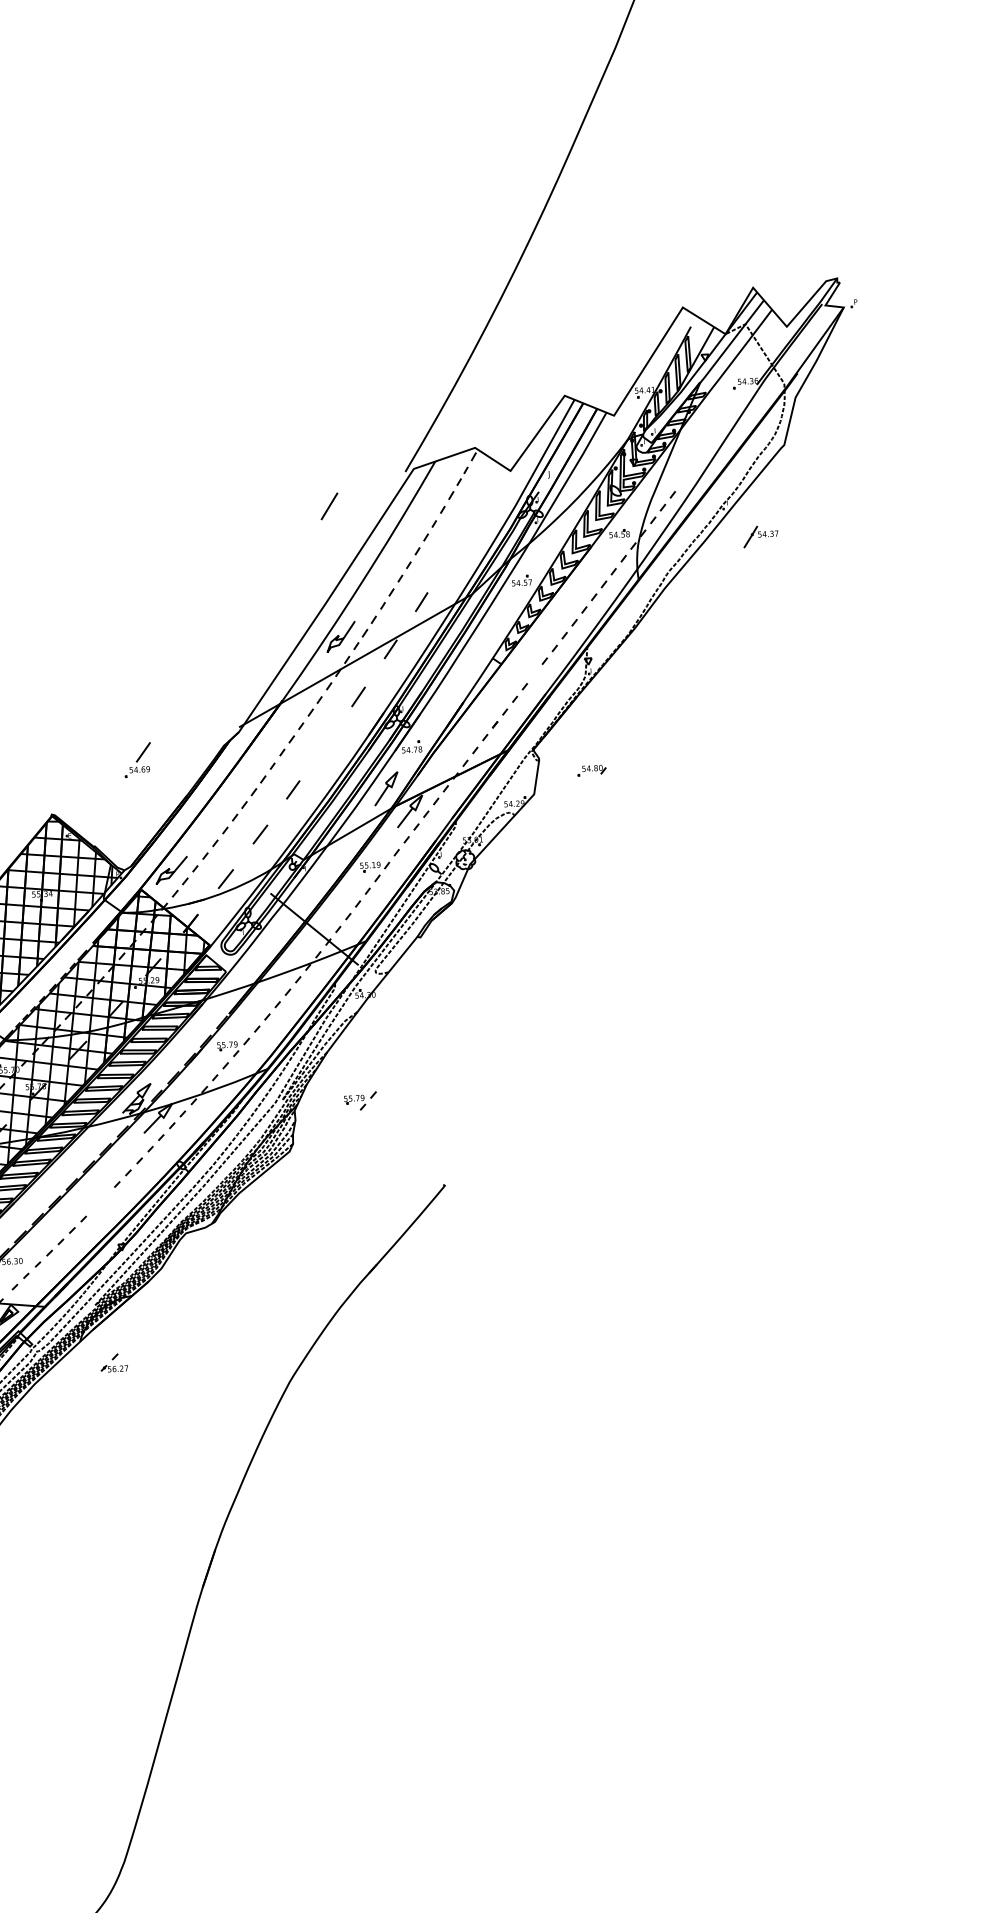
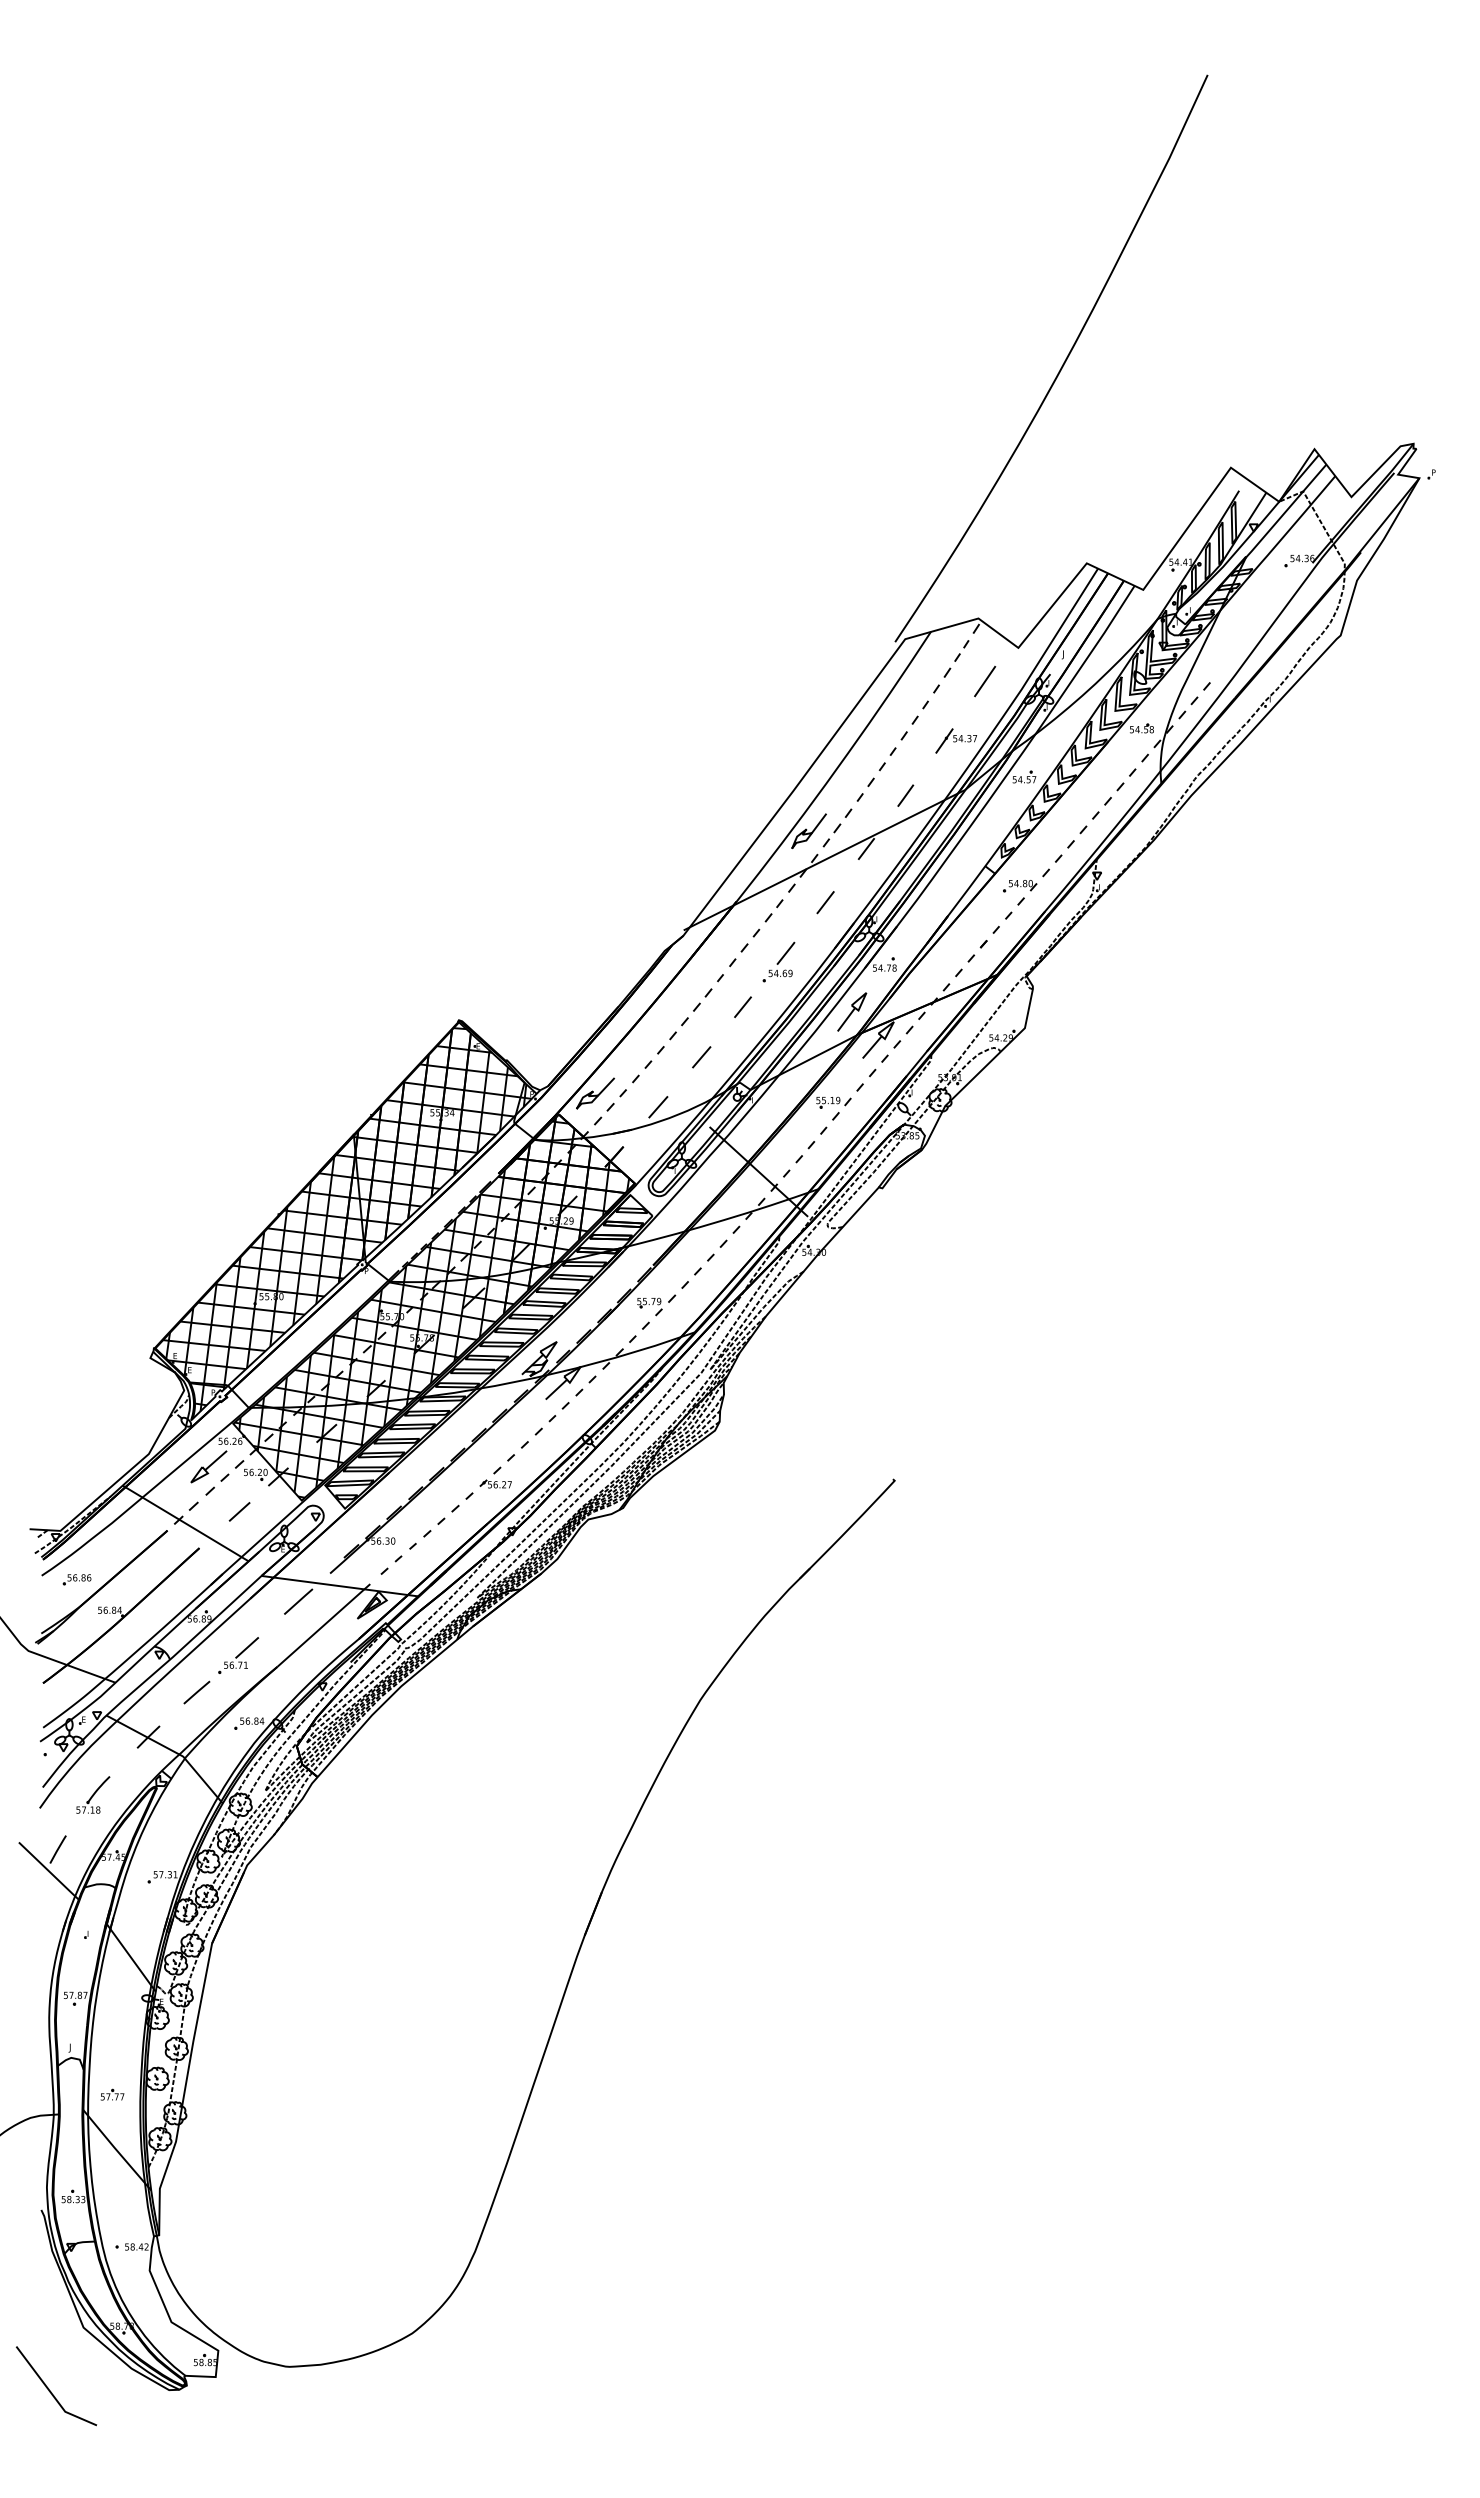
line: (329, 506) -> (985, 681), moved
part: (760, 536) -> (955, 740), moved
part: (137, 759) -> (778, 961), moved
part: (592, 770) -> (1020, 886), moved
part: (360, 1101) -> (801, 1376), removed
part: (113, 1362) -> (495, 1477), moved

